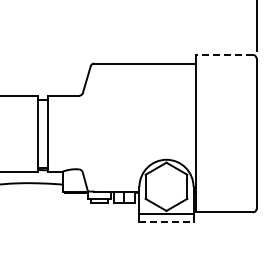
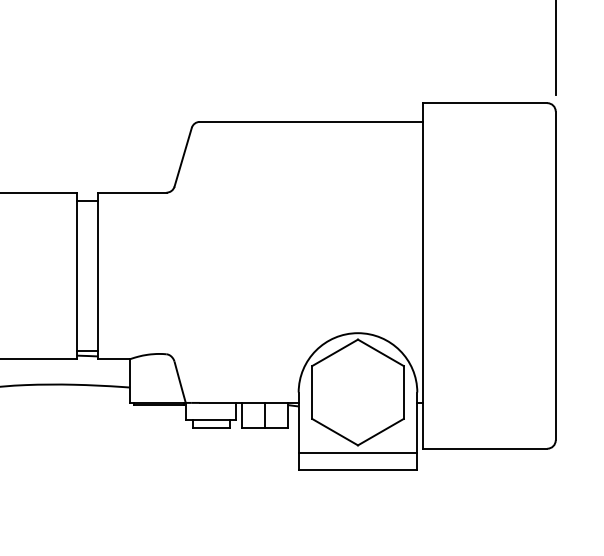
line: (223, 54) -> (483, 102), dashed -> solid
line: (166, 221) -> (357, 468), dashed -> solid

